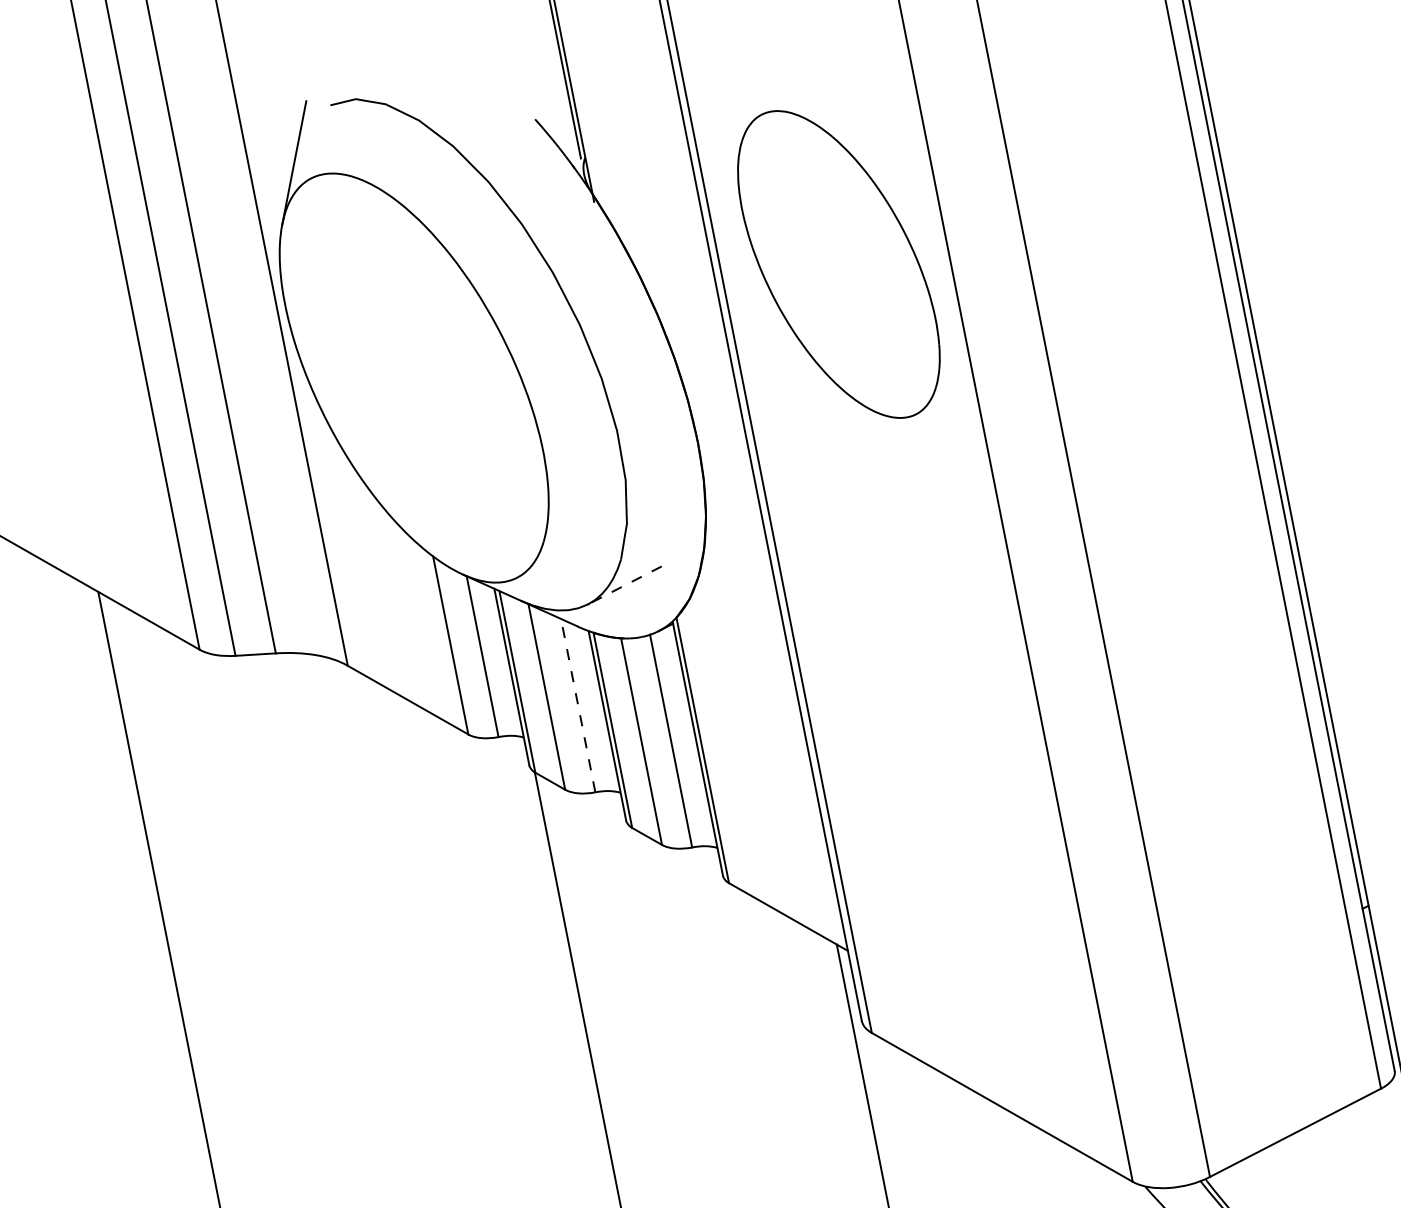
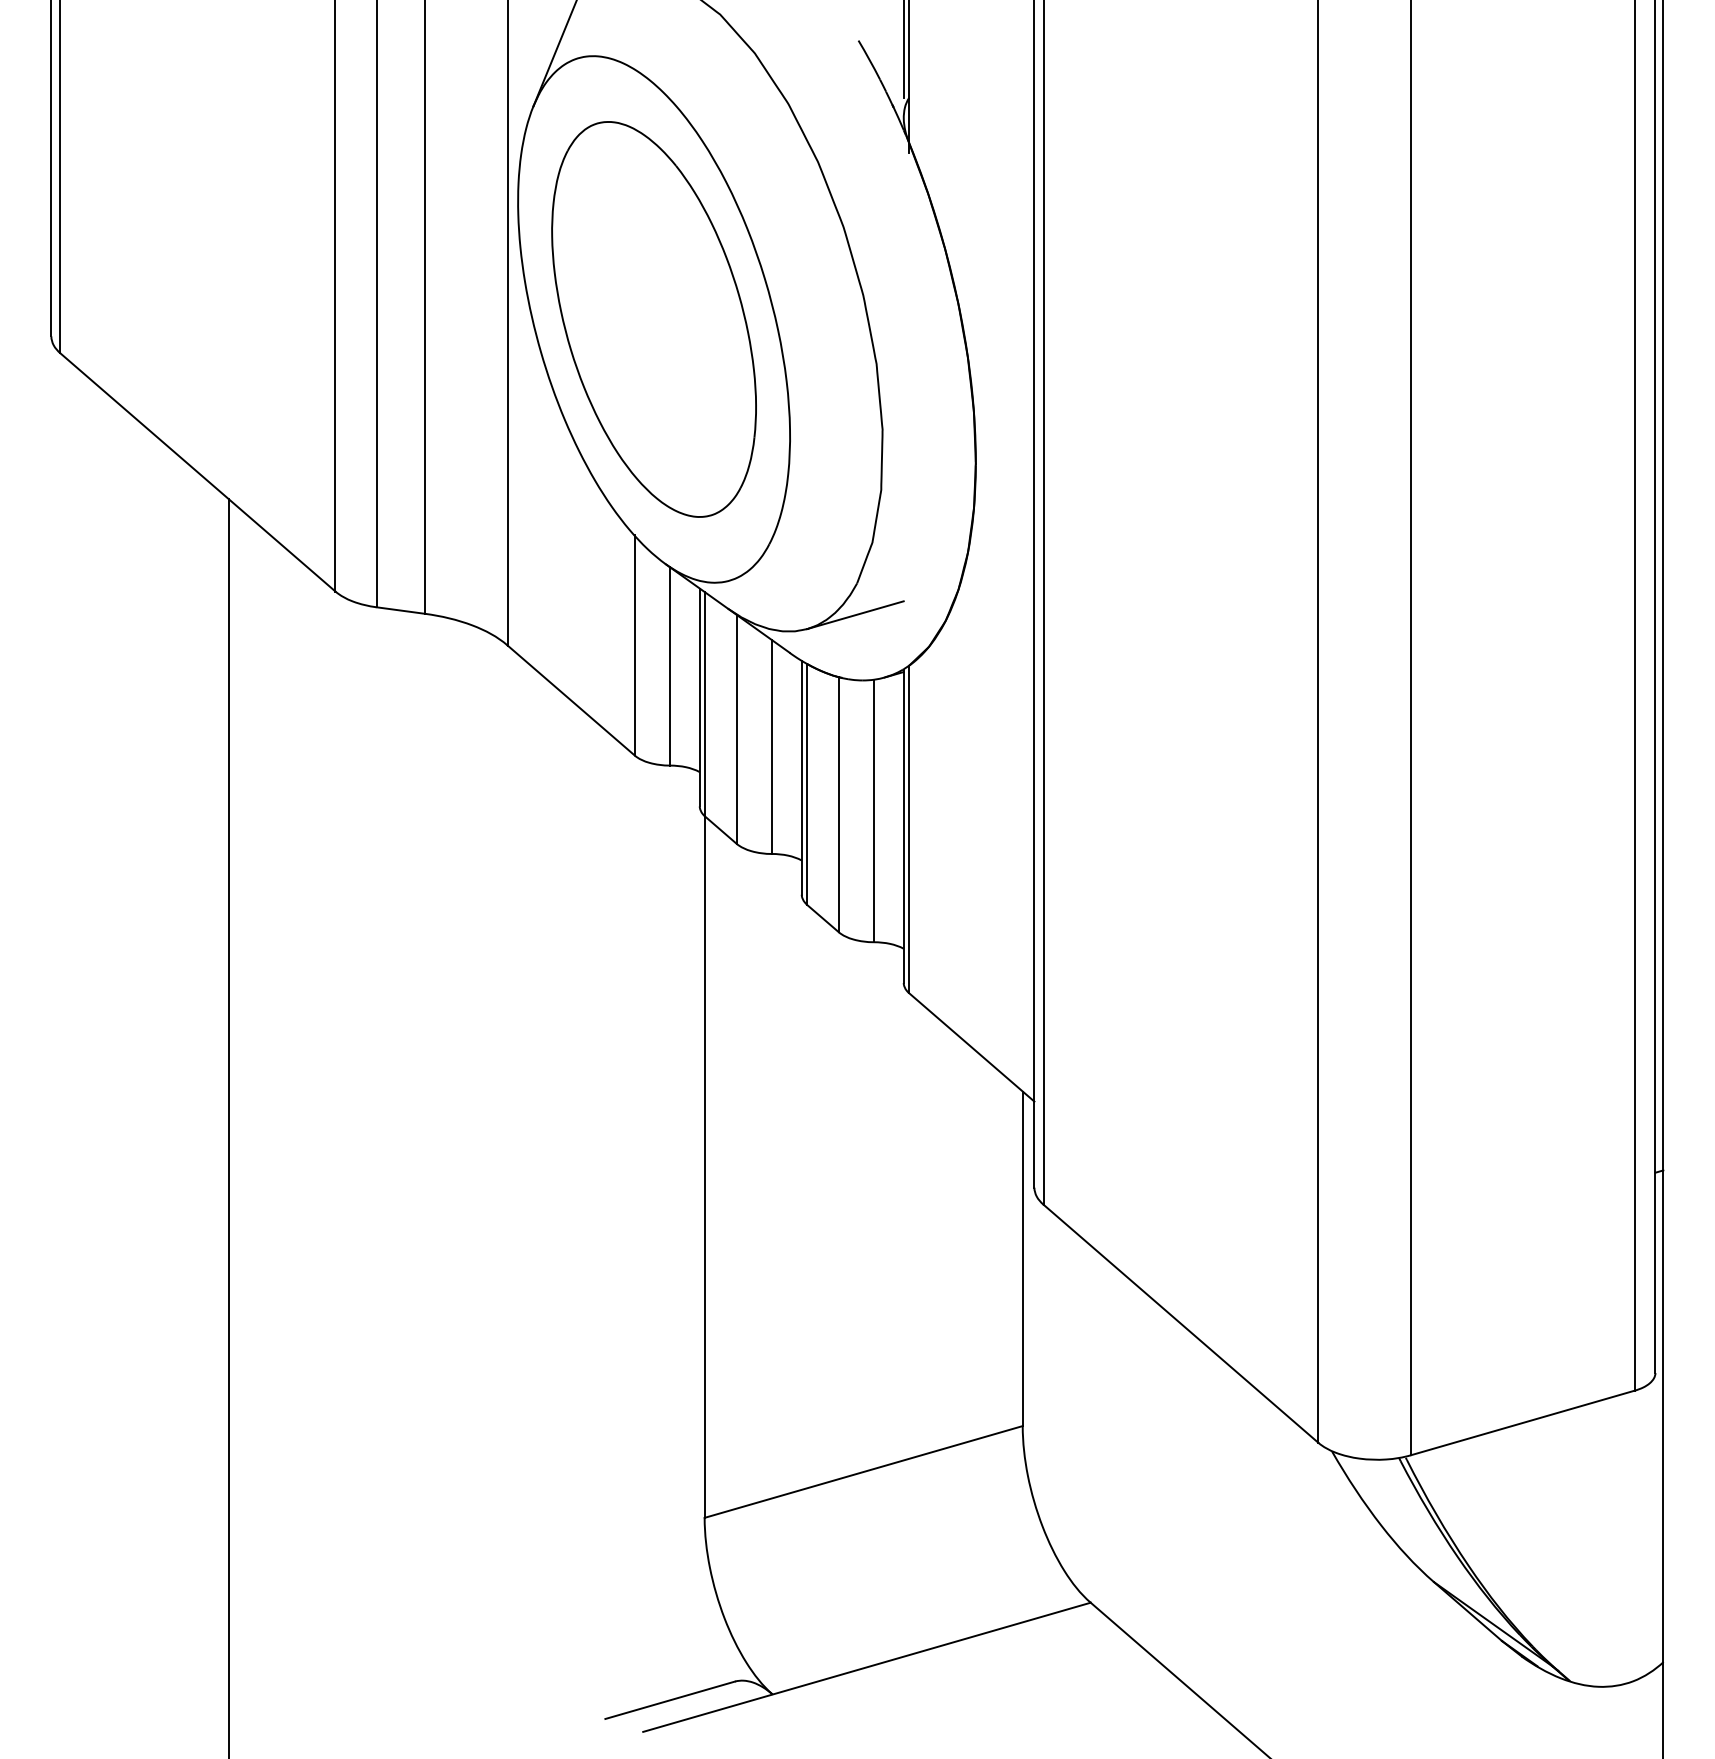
part: (838, 264) -> (653, 319), moved
line: (624, 585) -> (855, 615), dashed -> solid
line: (578, 706) -> (771, 747), dashed -> solid

